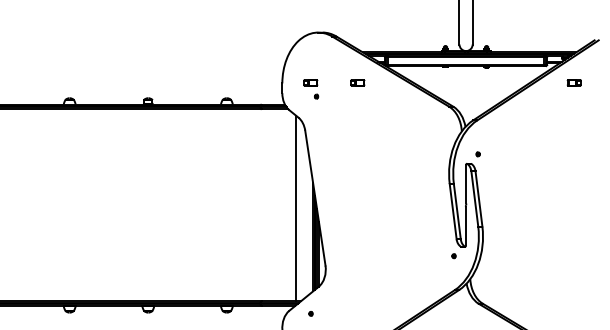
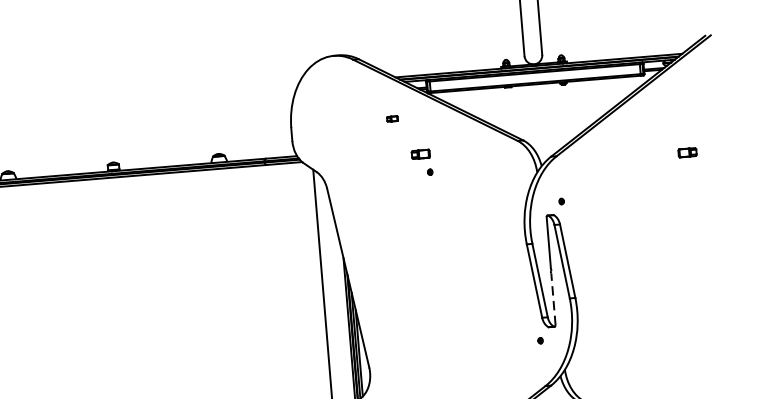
part: (357, 82) -> (391, 118), size x0.6
part: (573, 82) -> (686, 152), moved
part: (311, 89) -> (422, 163), moved
line: (466, 225) -> (553, 298), solid -> dashed

